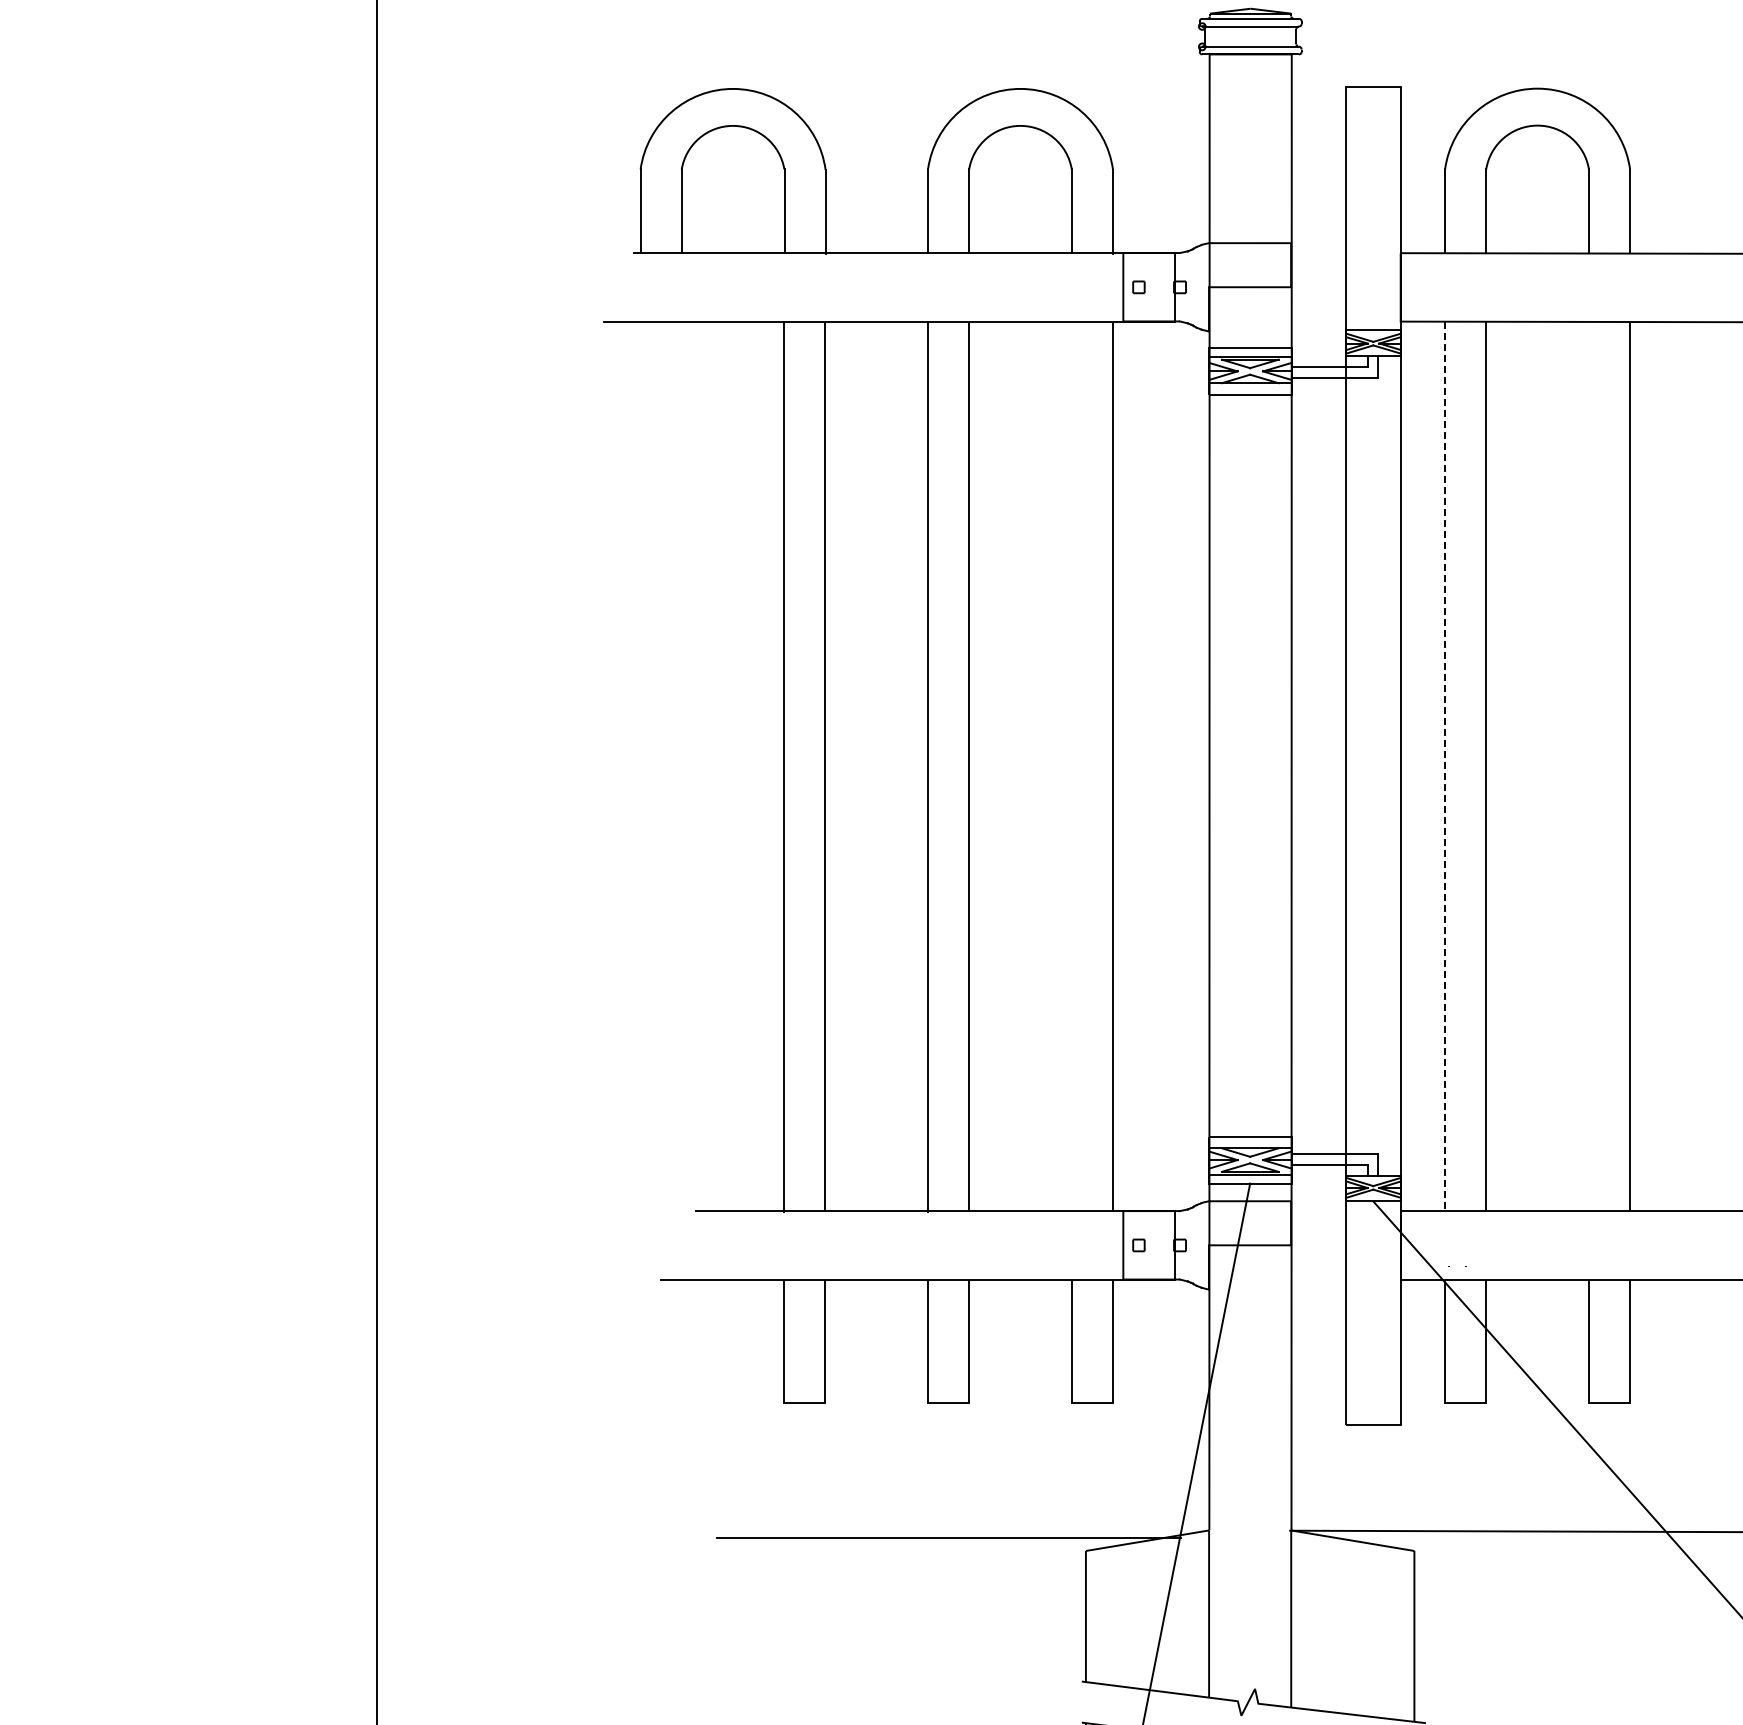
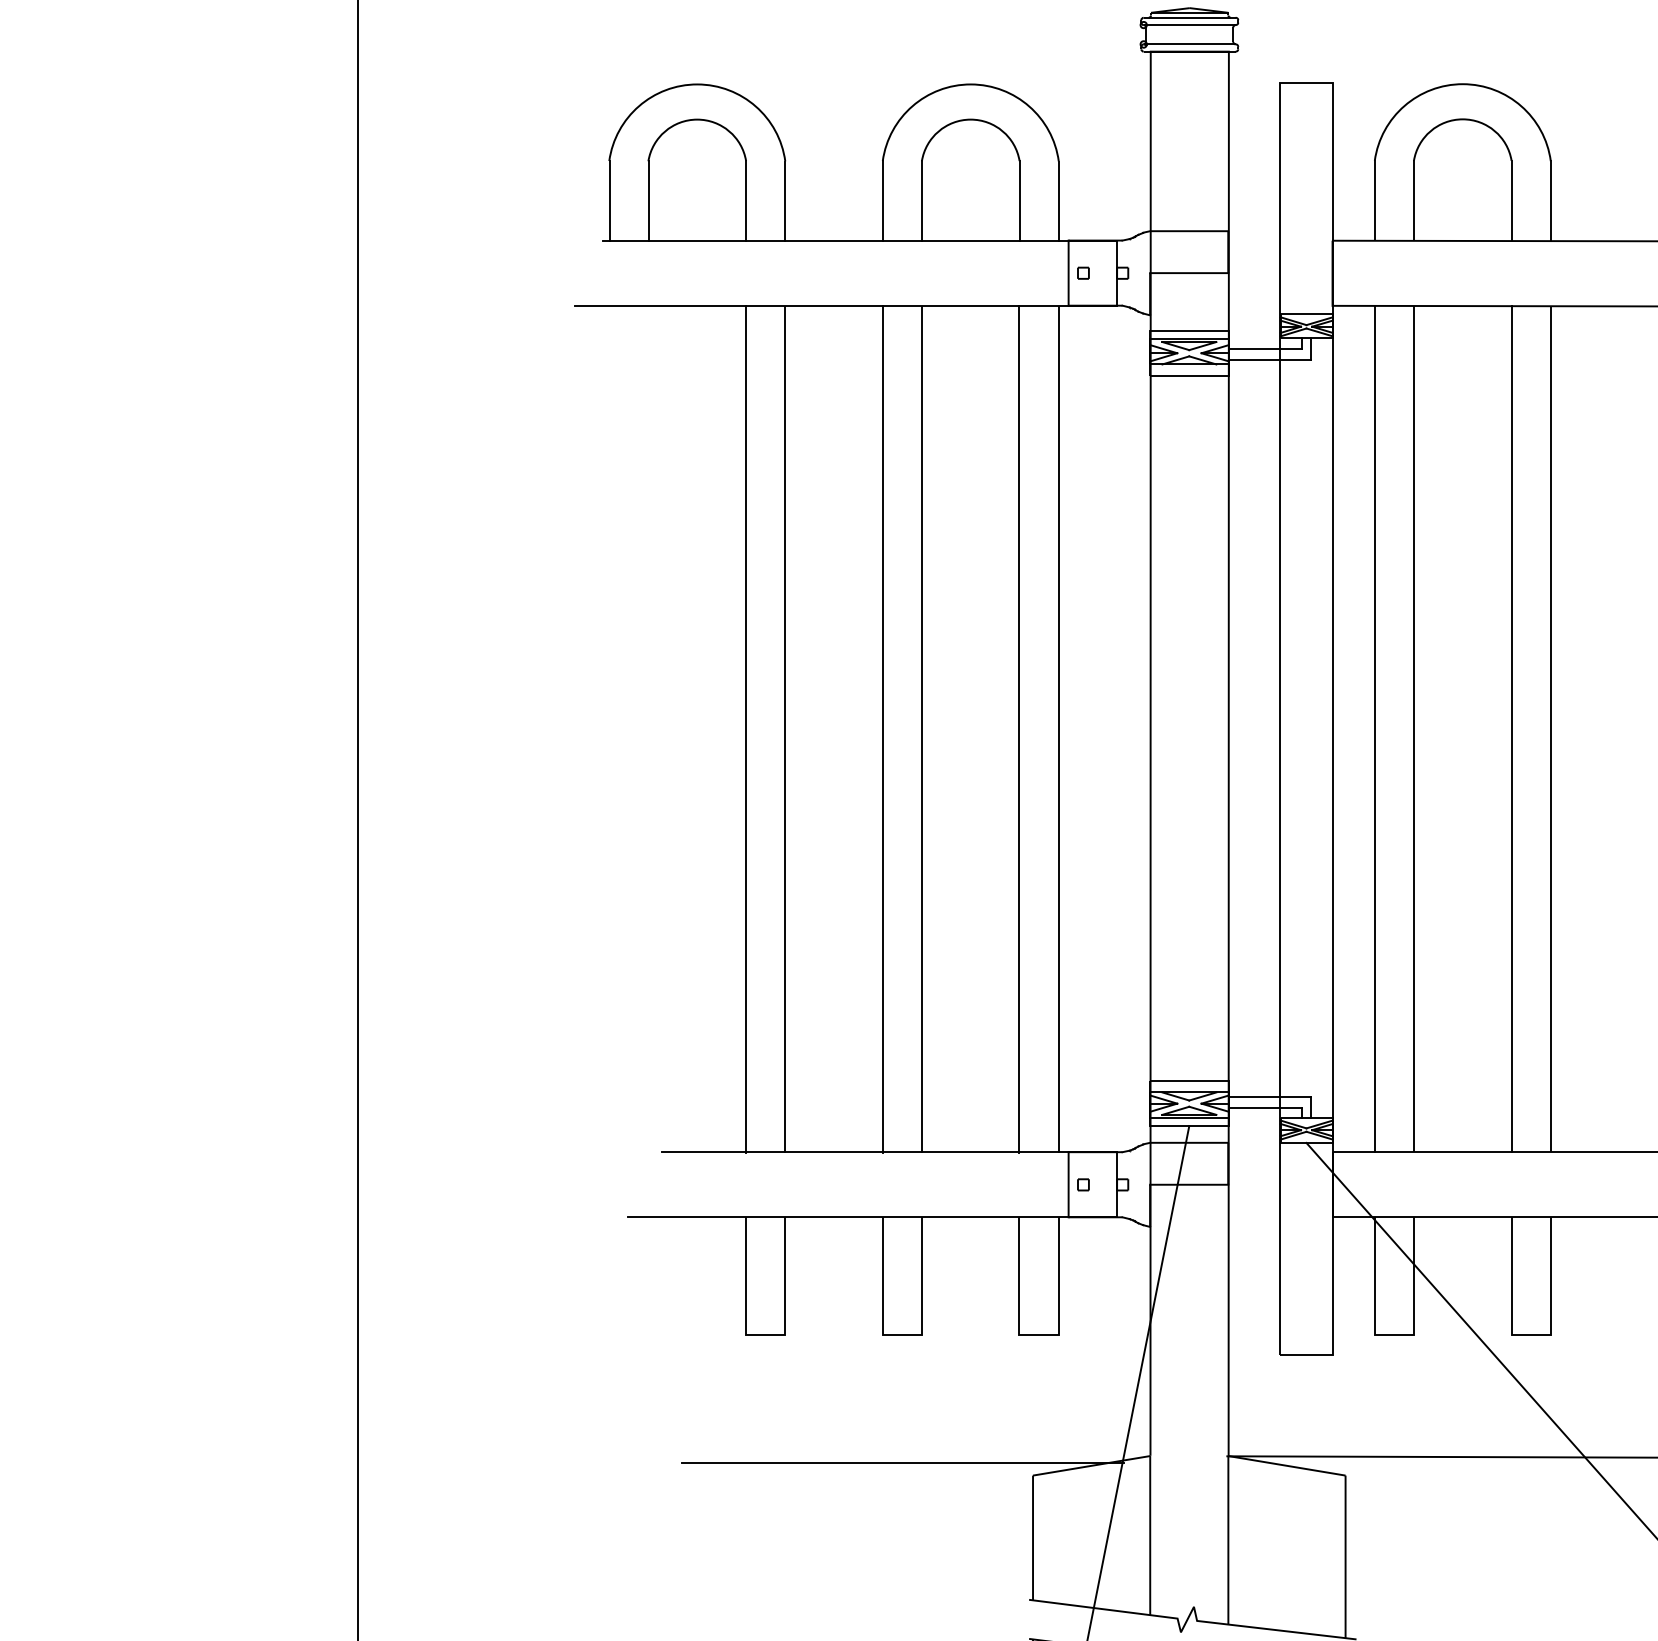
line: (1071, 766) -> (1019, 729), added
line: (1445, 766) -> (1375, 729), dashed -> solid
line: (1589, 766) -> (1512, 729), added

